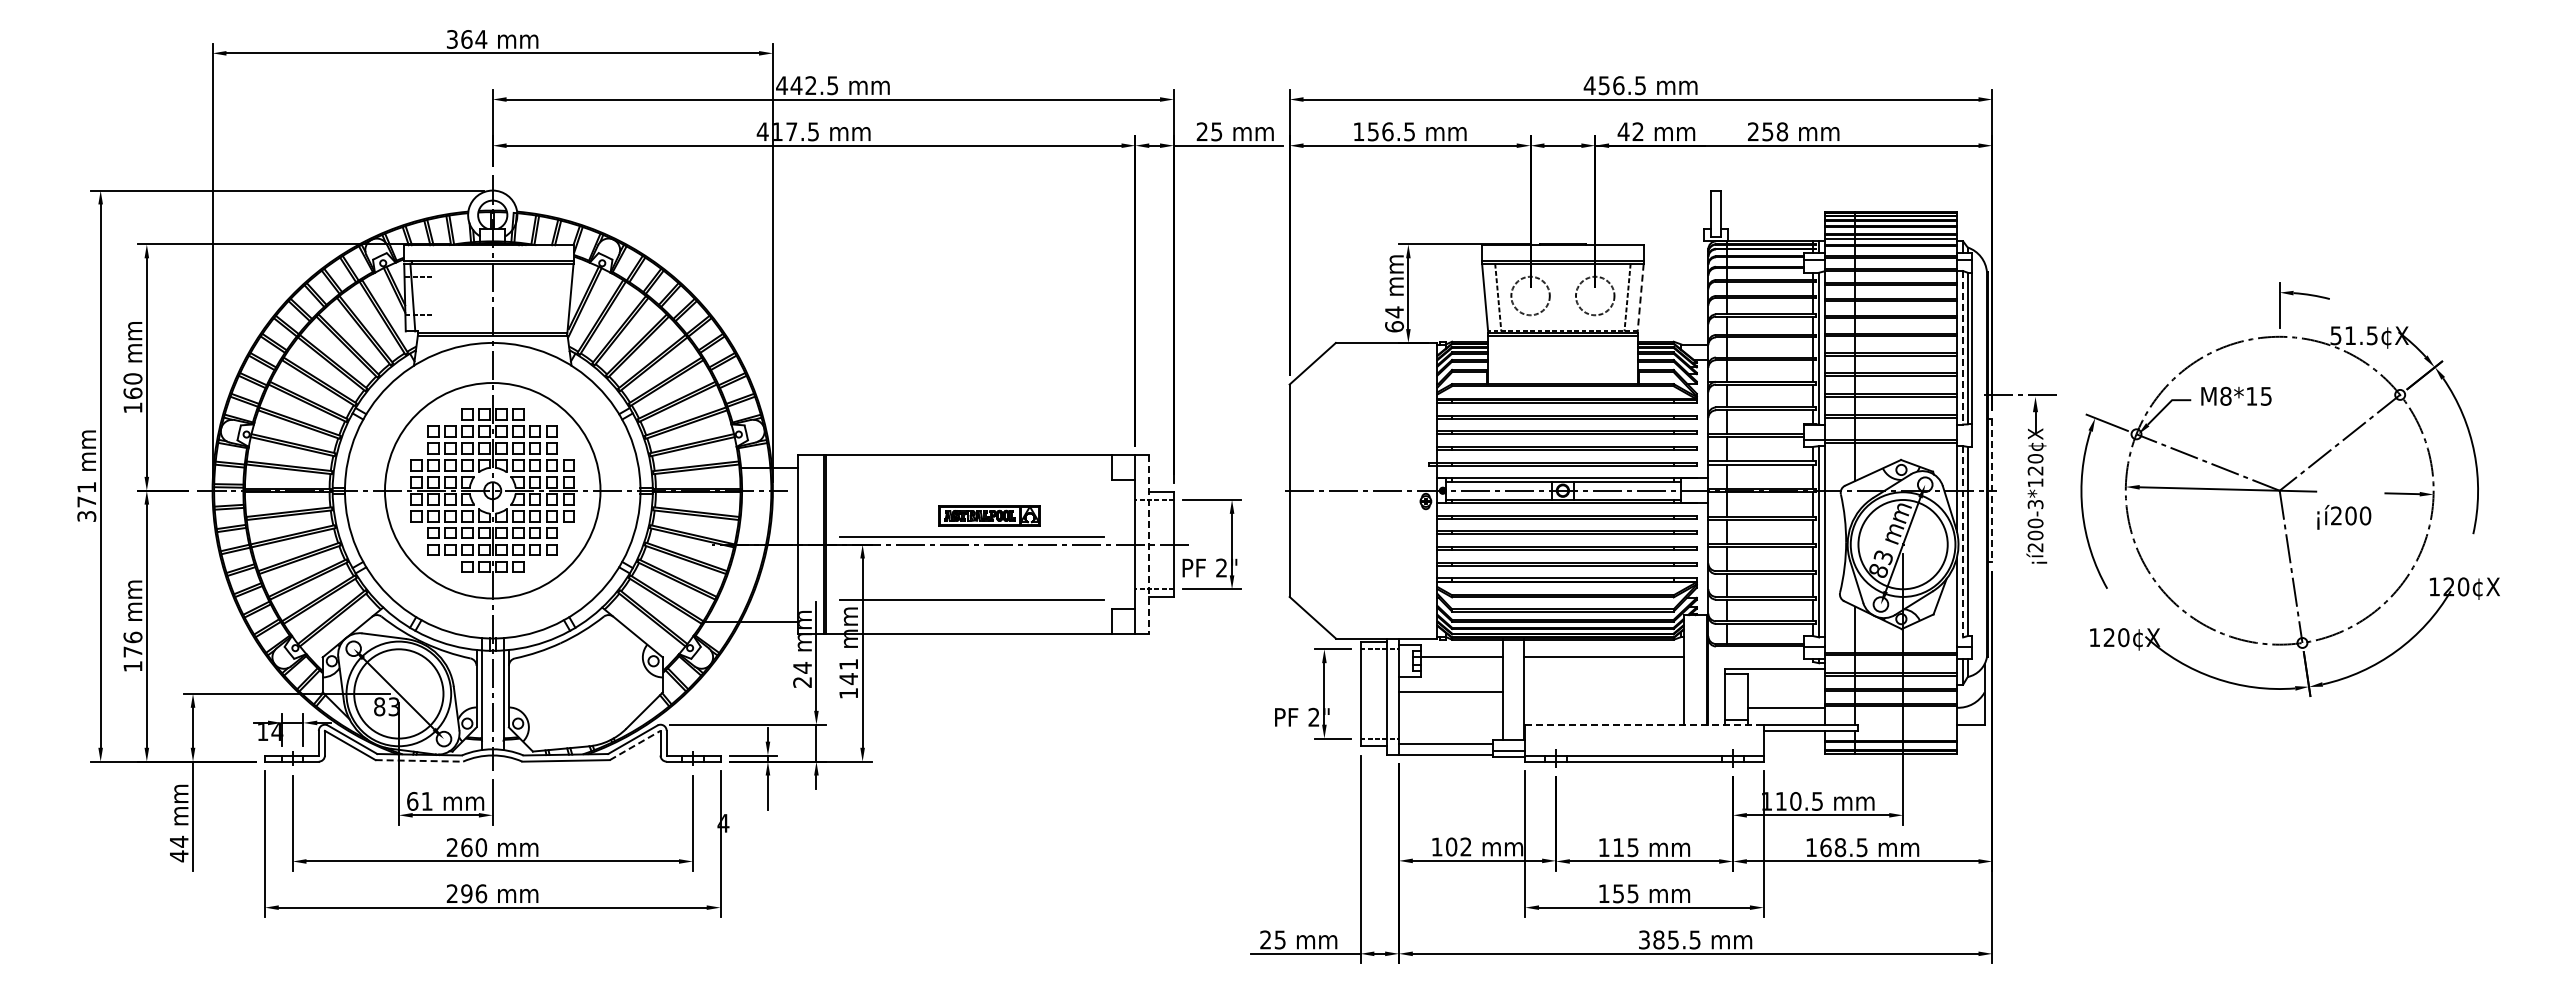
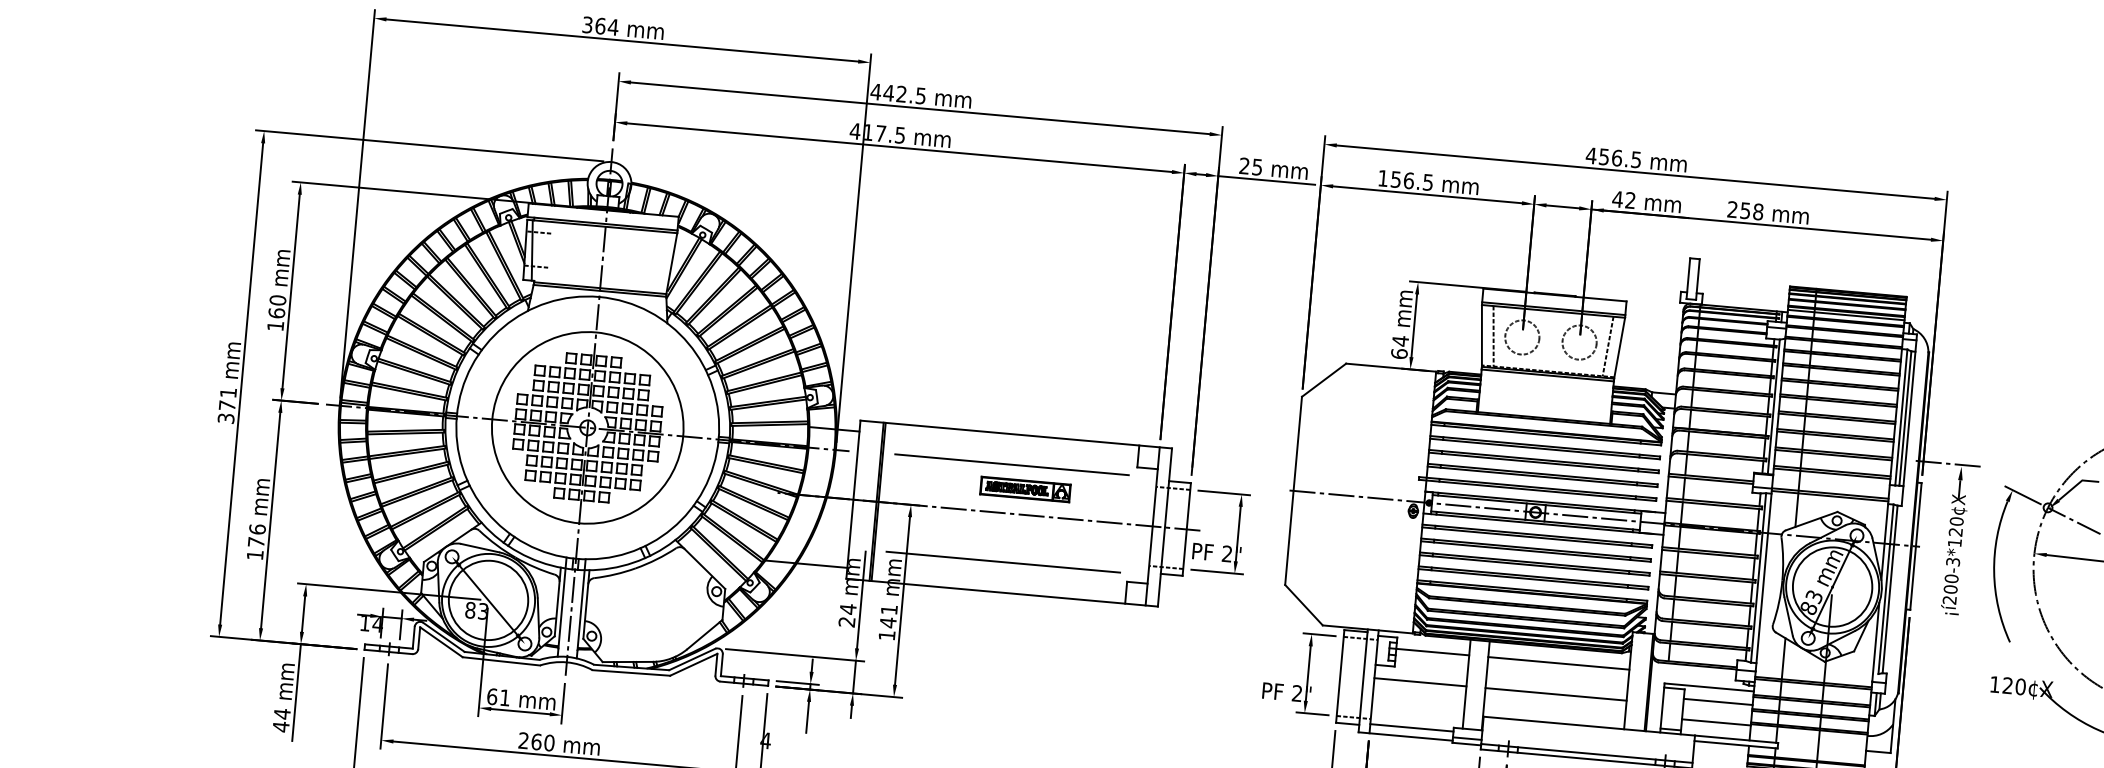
line: (1640, 298) -> (1619, 348), dashed -> solid
line: (1963, 347) -> (1901, 417), dashed -> solid
line: (1992, 490) -> (1916, 546), dashed -> solid
line: (971, 536) -> (1011, 464), moved
line: (1963, 541) -> (1886, 589), dashed -> solid
line: (1149, 545) -> (1165, 528), dashed -> solid
line: (1786, 684) -> (1718, 701), added
line: (1603, 692) -> (1555, 694), added
line: (1644, 724) -> (1589, 725), dashed -> solid
line: (635, 745) -> (694, 664), dashed -> solid
line: (419, 760) -> (501, 661), dashed -> solid

